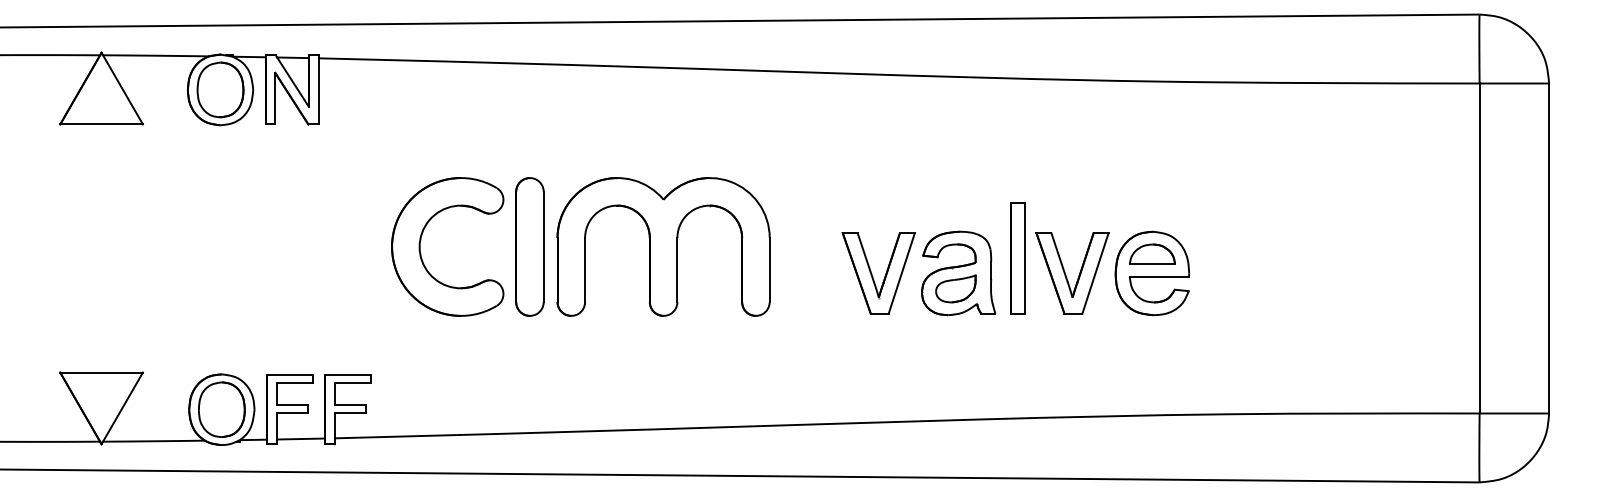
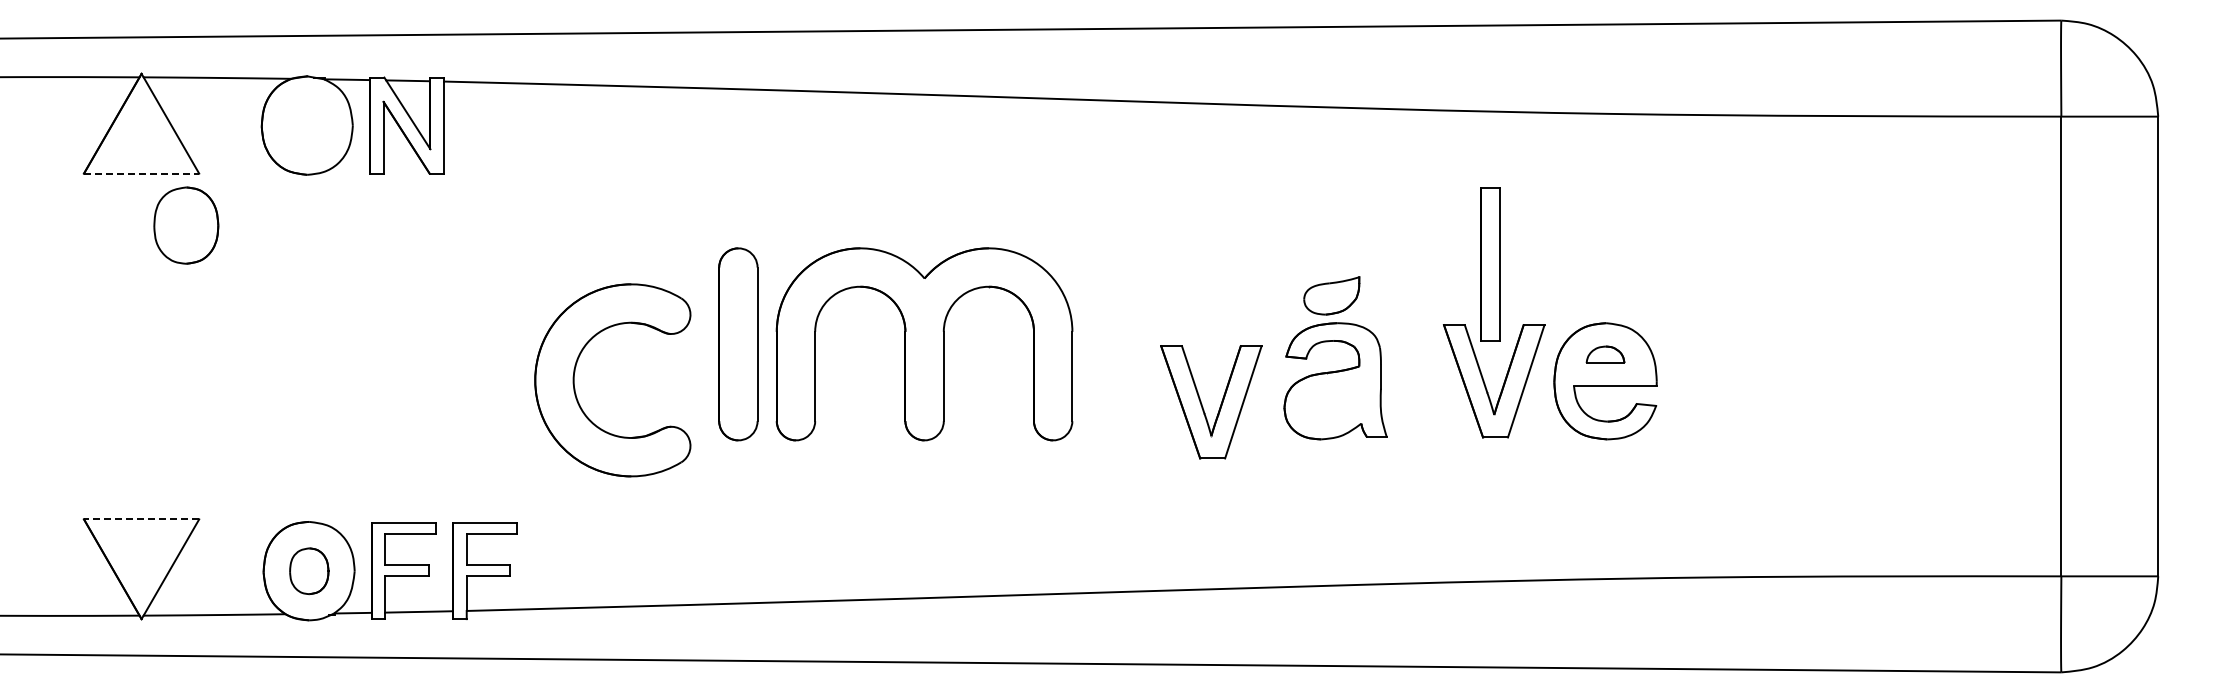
part: (220, 89) -> (186, 225), moved
line: (101, 124) -> (141, 173), solid -> dashed
part: (420, 241) -> (575, 372), moved
part: (1152, 254) -> (1605, 354), size x0.6
part: (1018, 258) -> (1490, 264), moved
part: (885, 274) -> (1220, 403), moved
part: (955, 288) -> (1331, 295), moved
line: (101, 372) -> (141, 519), solid -> dashed
part: (222, 410) -> (309, 571), size x0.6

